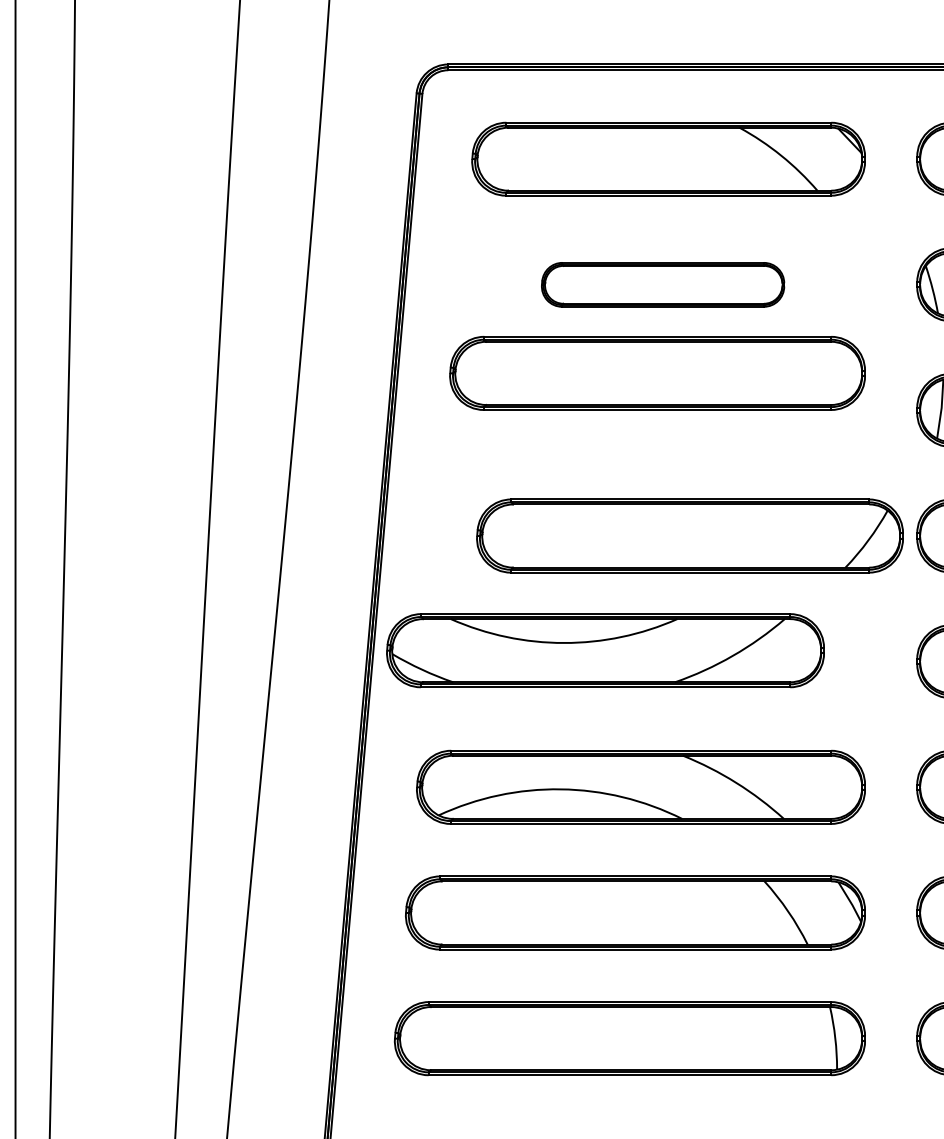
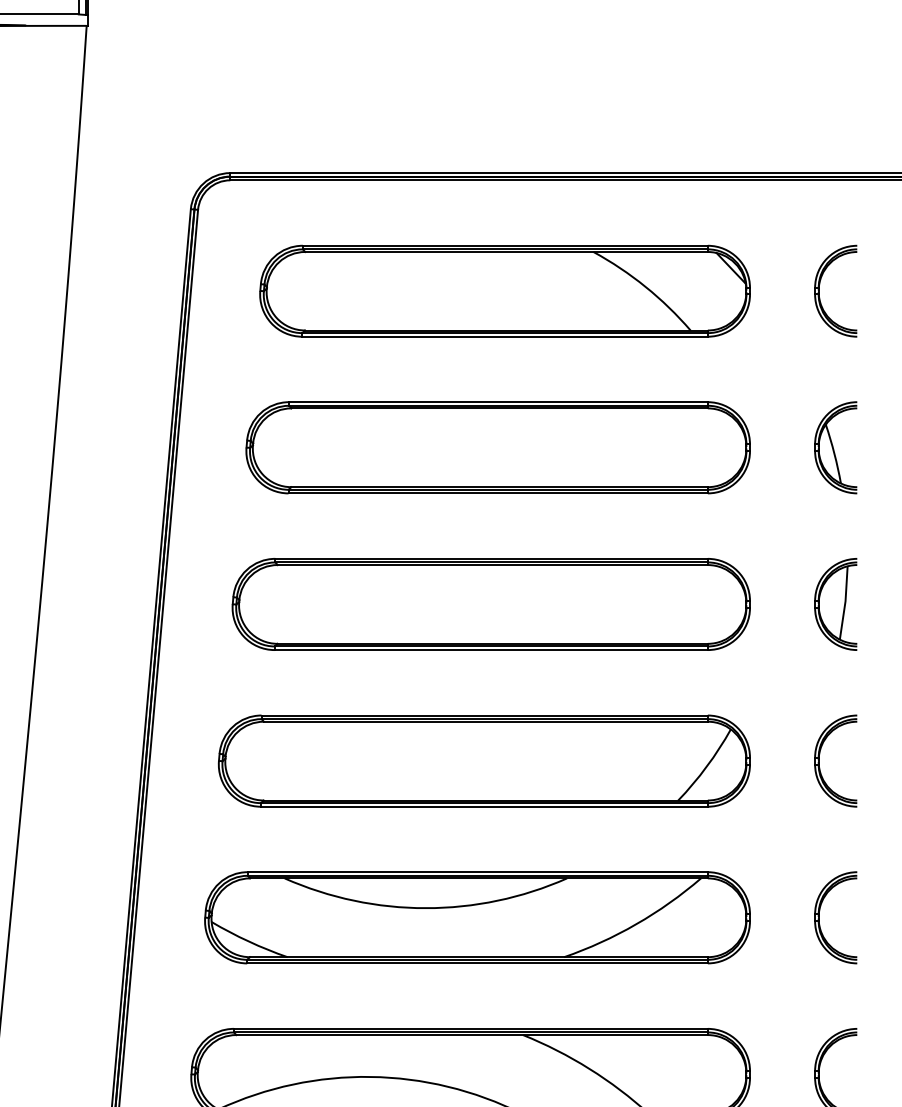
part: (662, 284) -> (497, 447), size x1.67
part: (657, 373) -> (491, 604), moved
part: (689, 535) -> (483, 760), moved
part: (605, 650) -> (477, 917), moved

